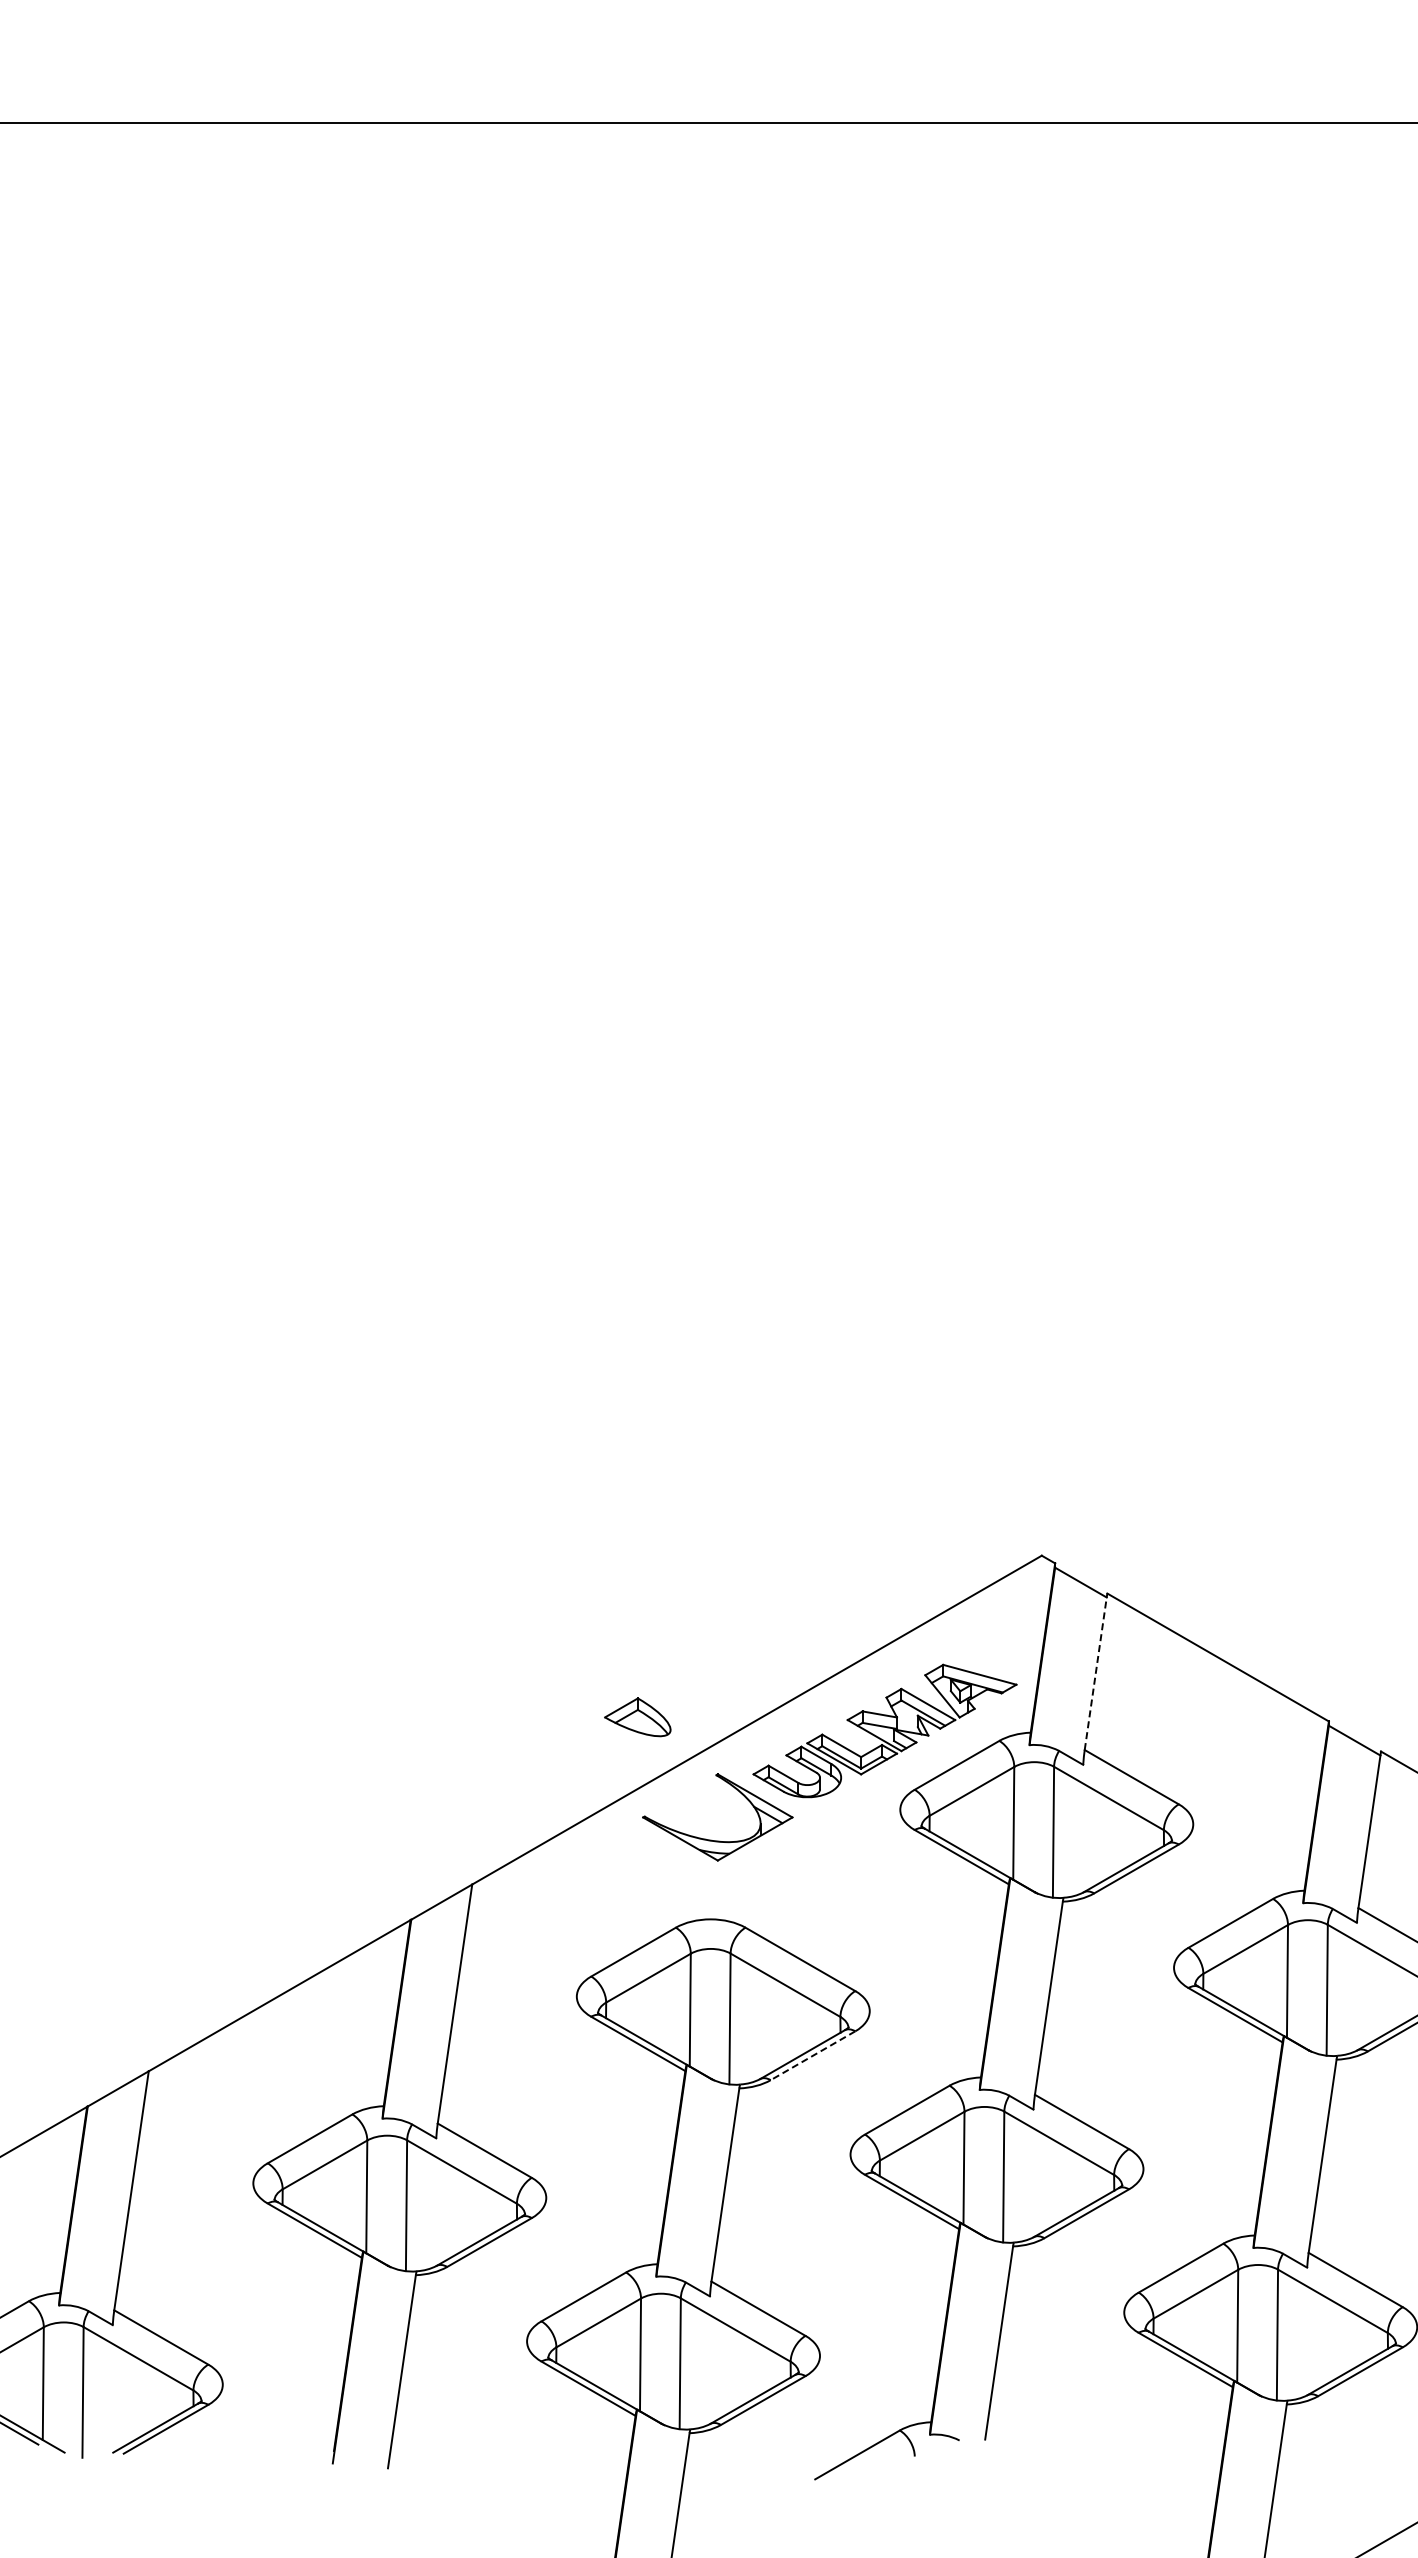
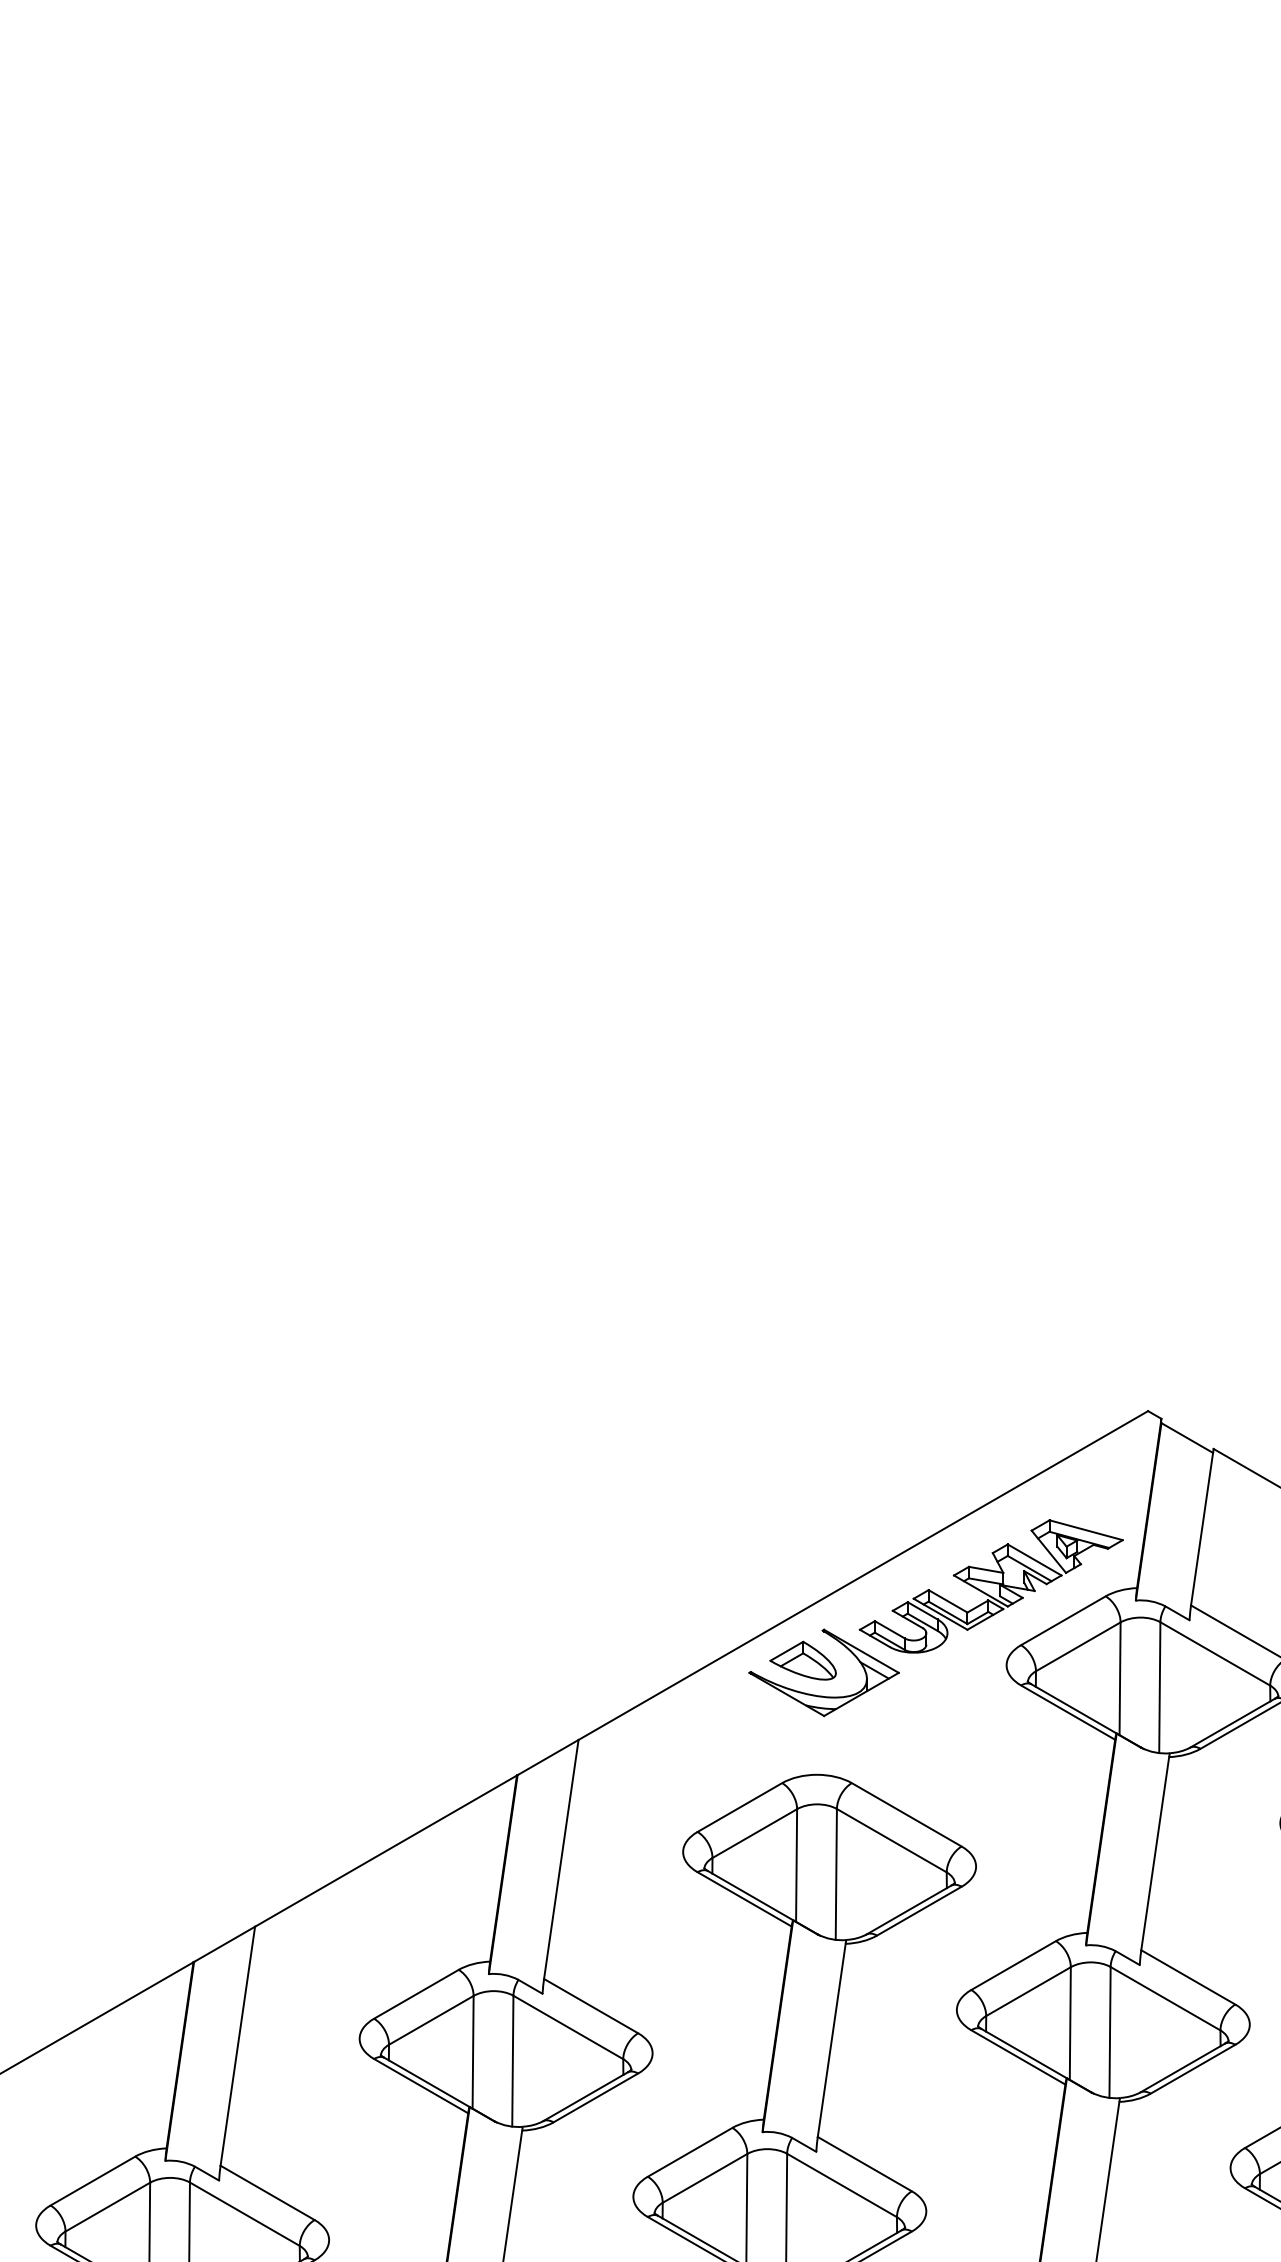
line: (1096, 1671) -> (1202, 1526), dashed -> solid
part: (637, 1717) -> (802, 1660), moved
line: (813, 2055) -> (919, 1910), dashed -> solid

